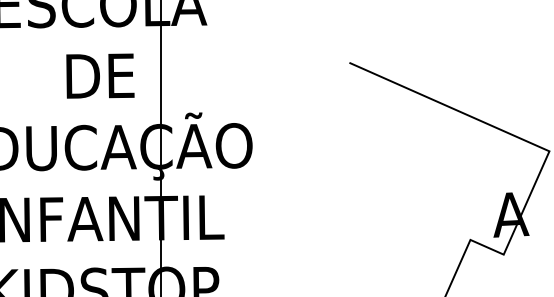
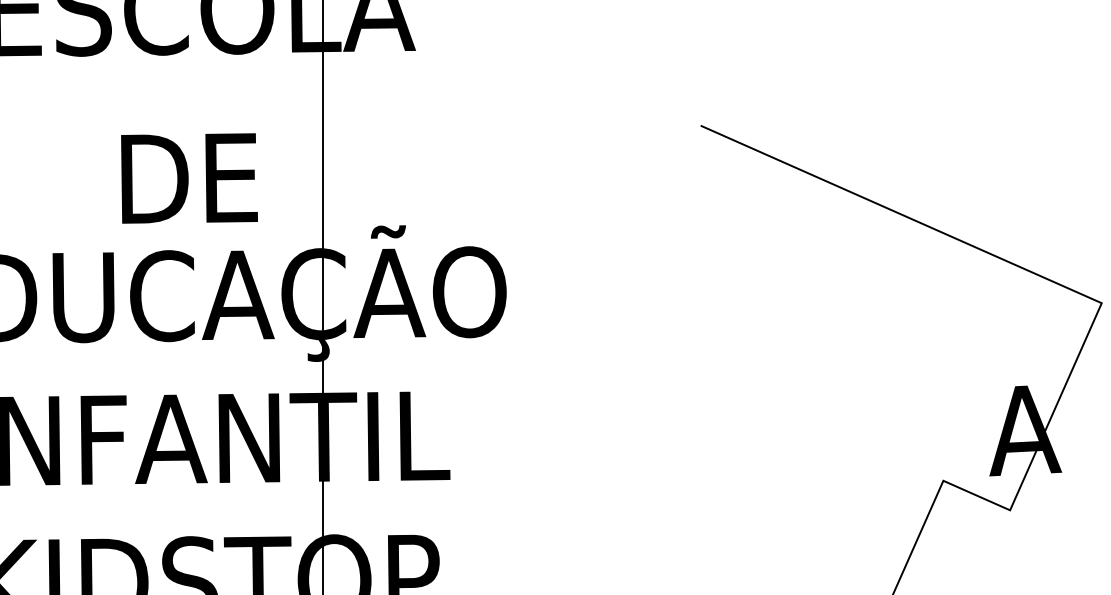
text: (100, 75) -> (189, 177), moved

